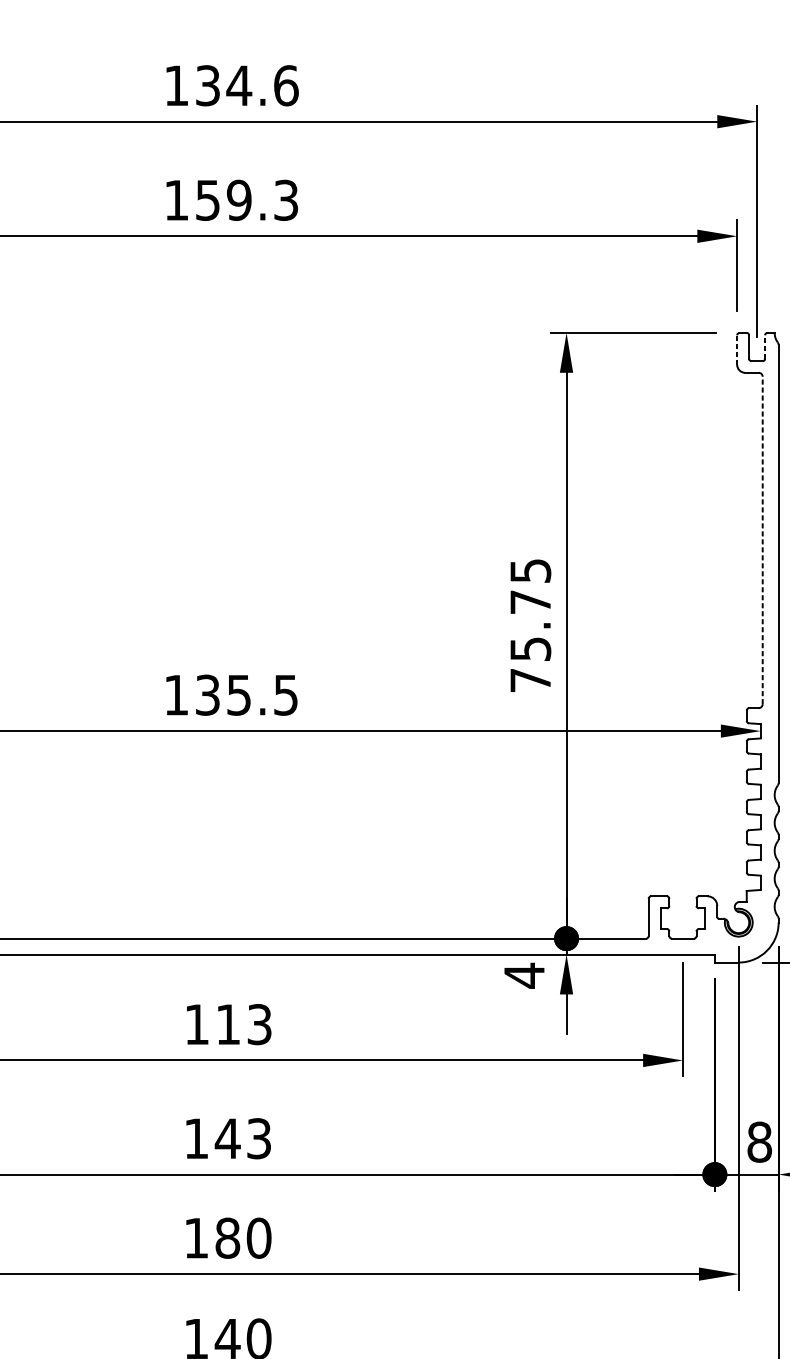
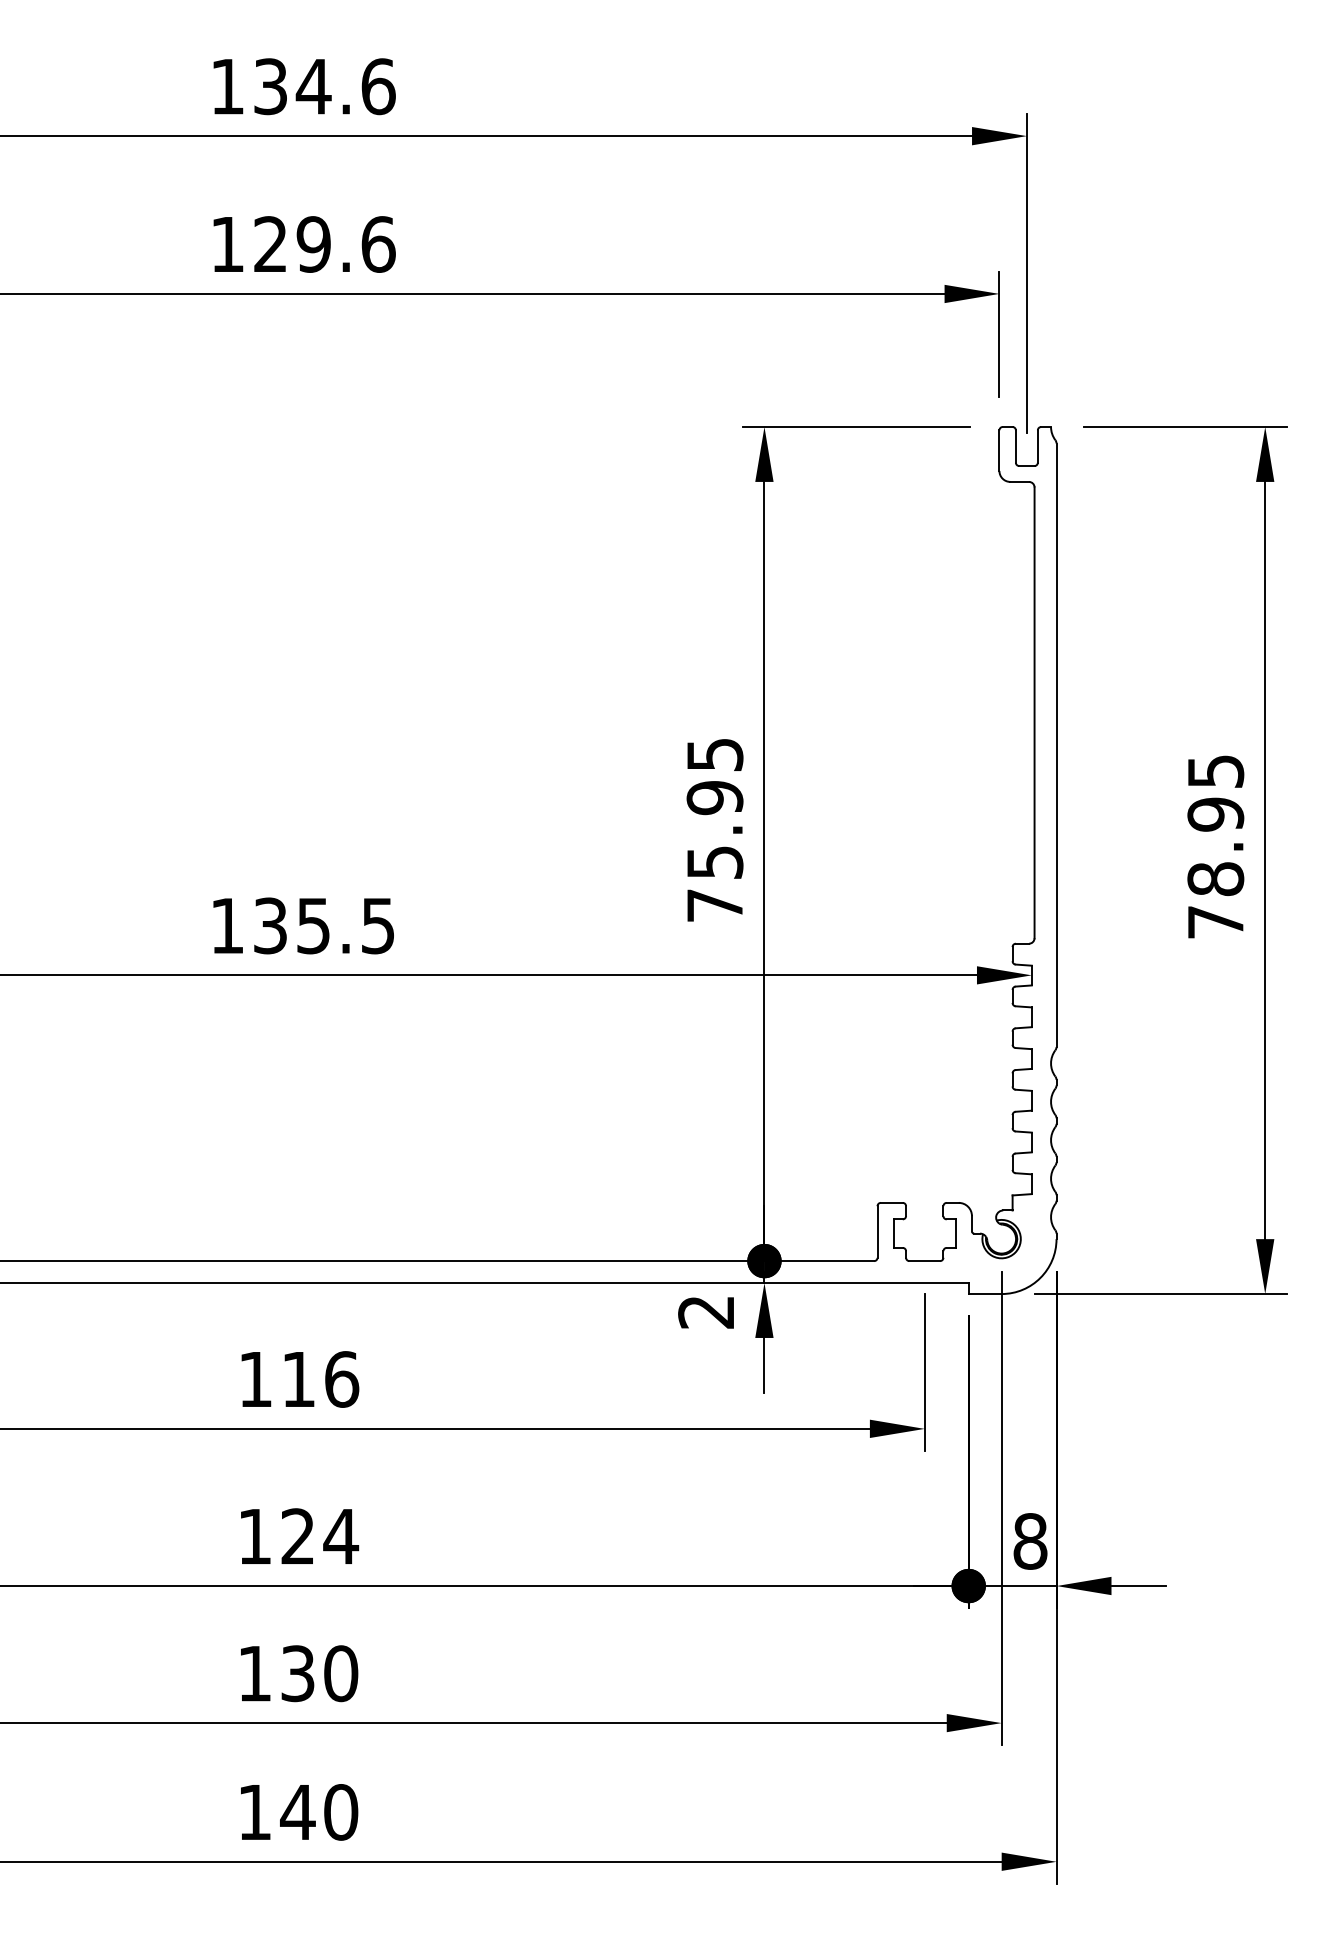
text: (247, 200) -> (324, 244), 159.3 -> 129.6
line: (764, 347) -> (1037, 446), dashed -> solid
line: (737, 349) -> (999, 450), dashed -> solid
line: (762, 540) -> (1034, 712), dashed -> solid
text: (530, 602) -> (714, 798), 75.75 -> 75.95
text: (523, 975) -> (705, 1312), 4 -> 2
text: (260, 1024) -> (342, 1379), 113 -> 116
text: (243, 1138) -> (319, 1536), 143 -> 124
text: (227, 1238) -> (297, 1673), 180 -> 130

